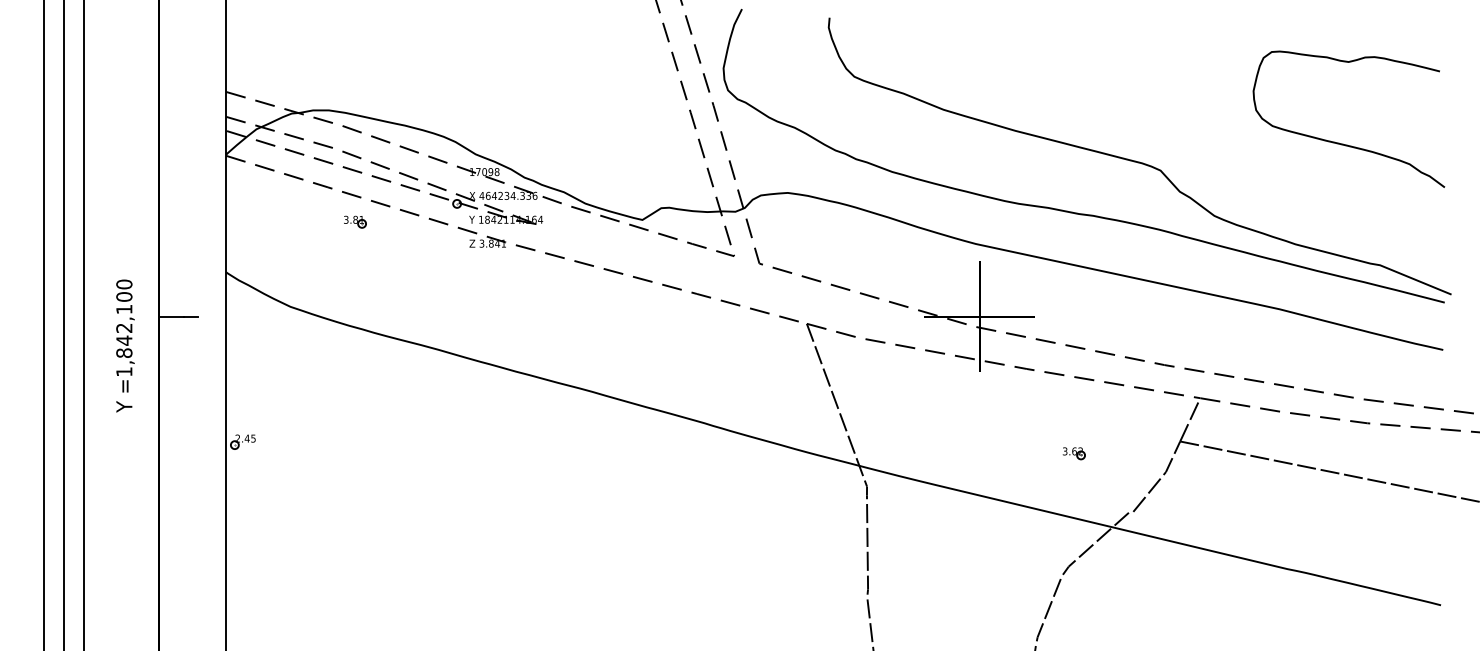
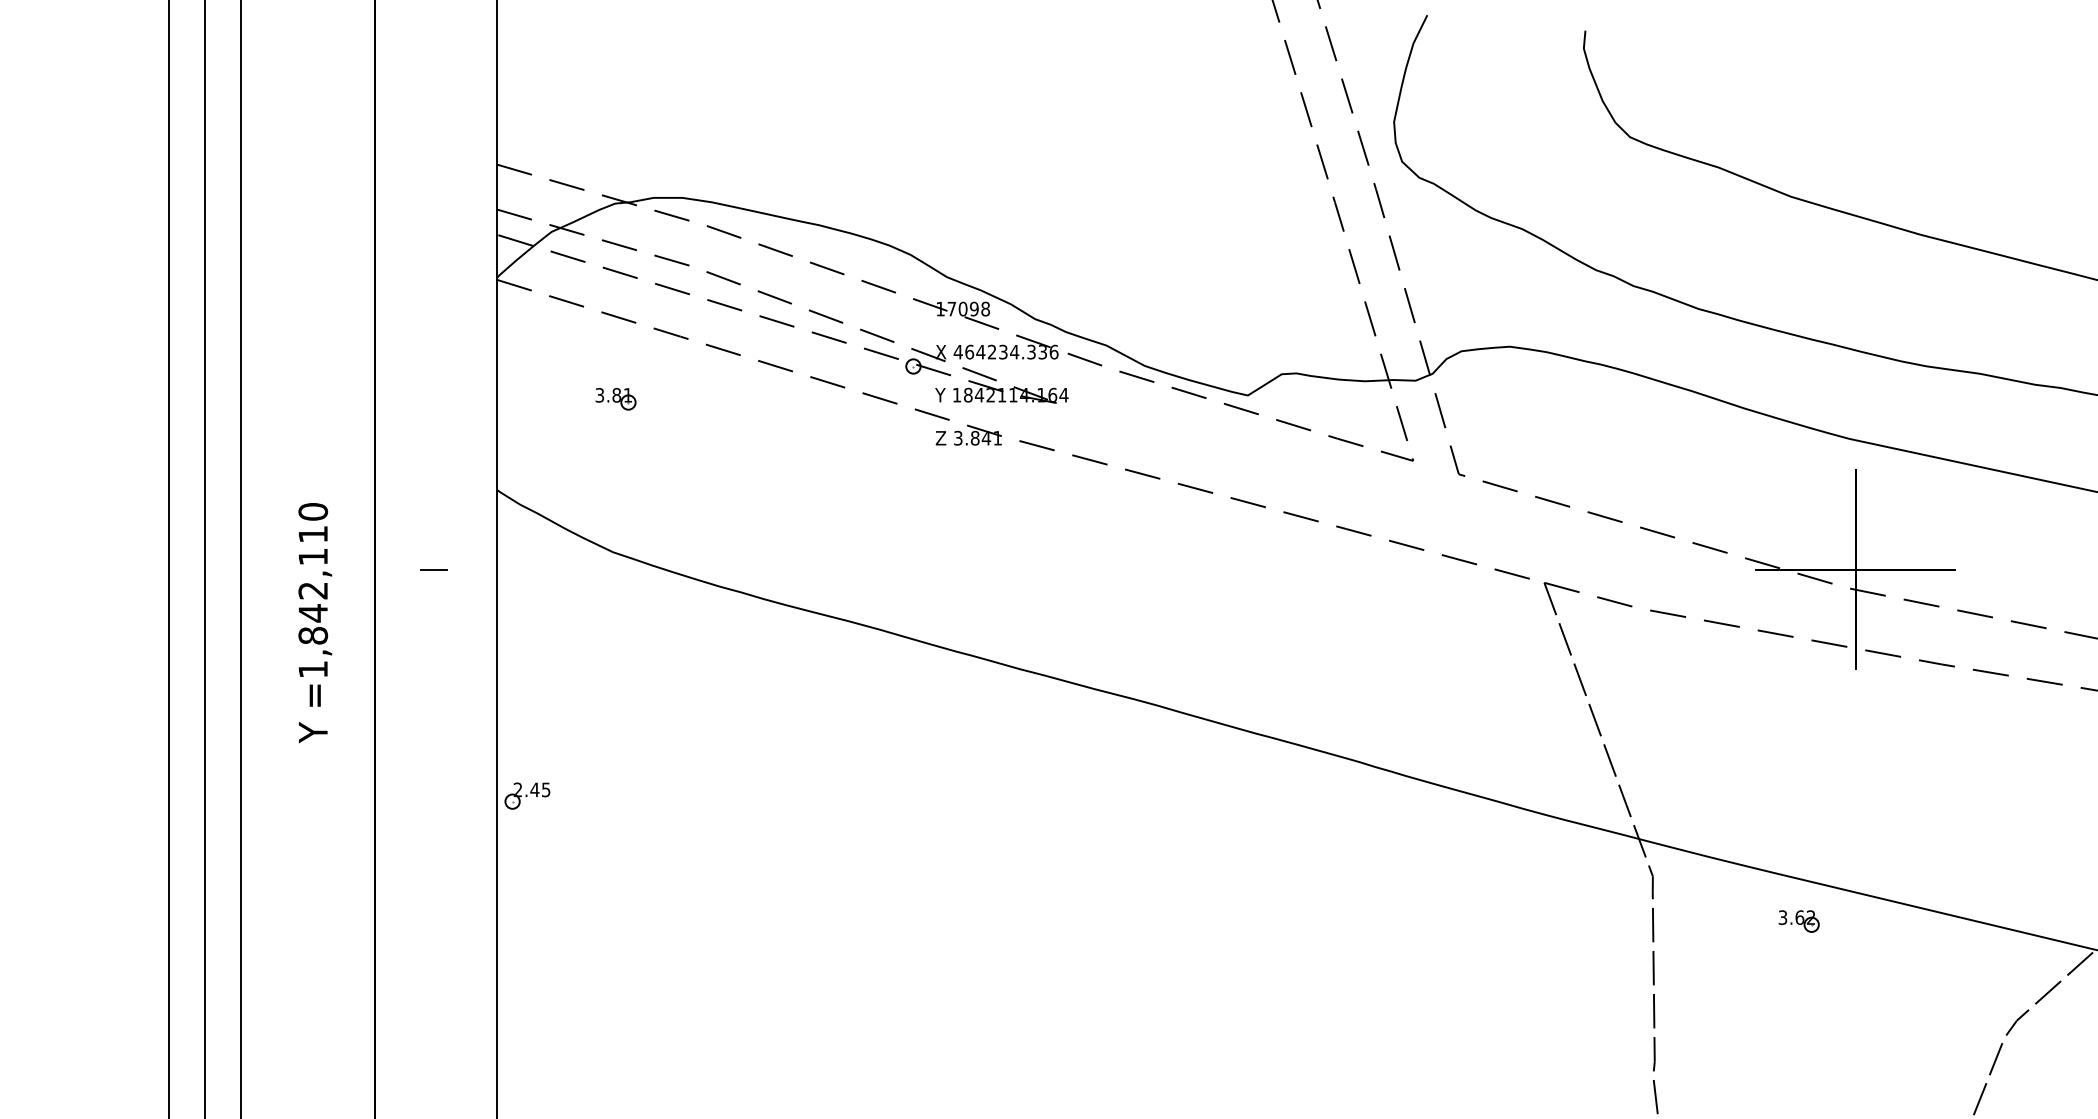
part: (355, 221) -> (616, 398), moved
text: (124, 296) -> (313, 533), =1,842,100 -> =1,842,110
line: (170, 316) -> (396, 569), removed
part: (1073, 453) -> (1798, 921), moved

